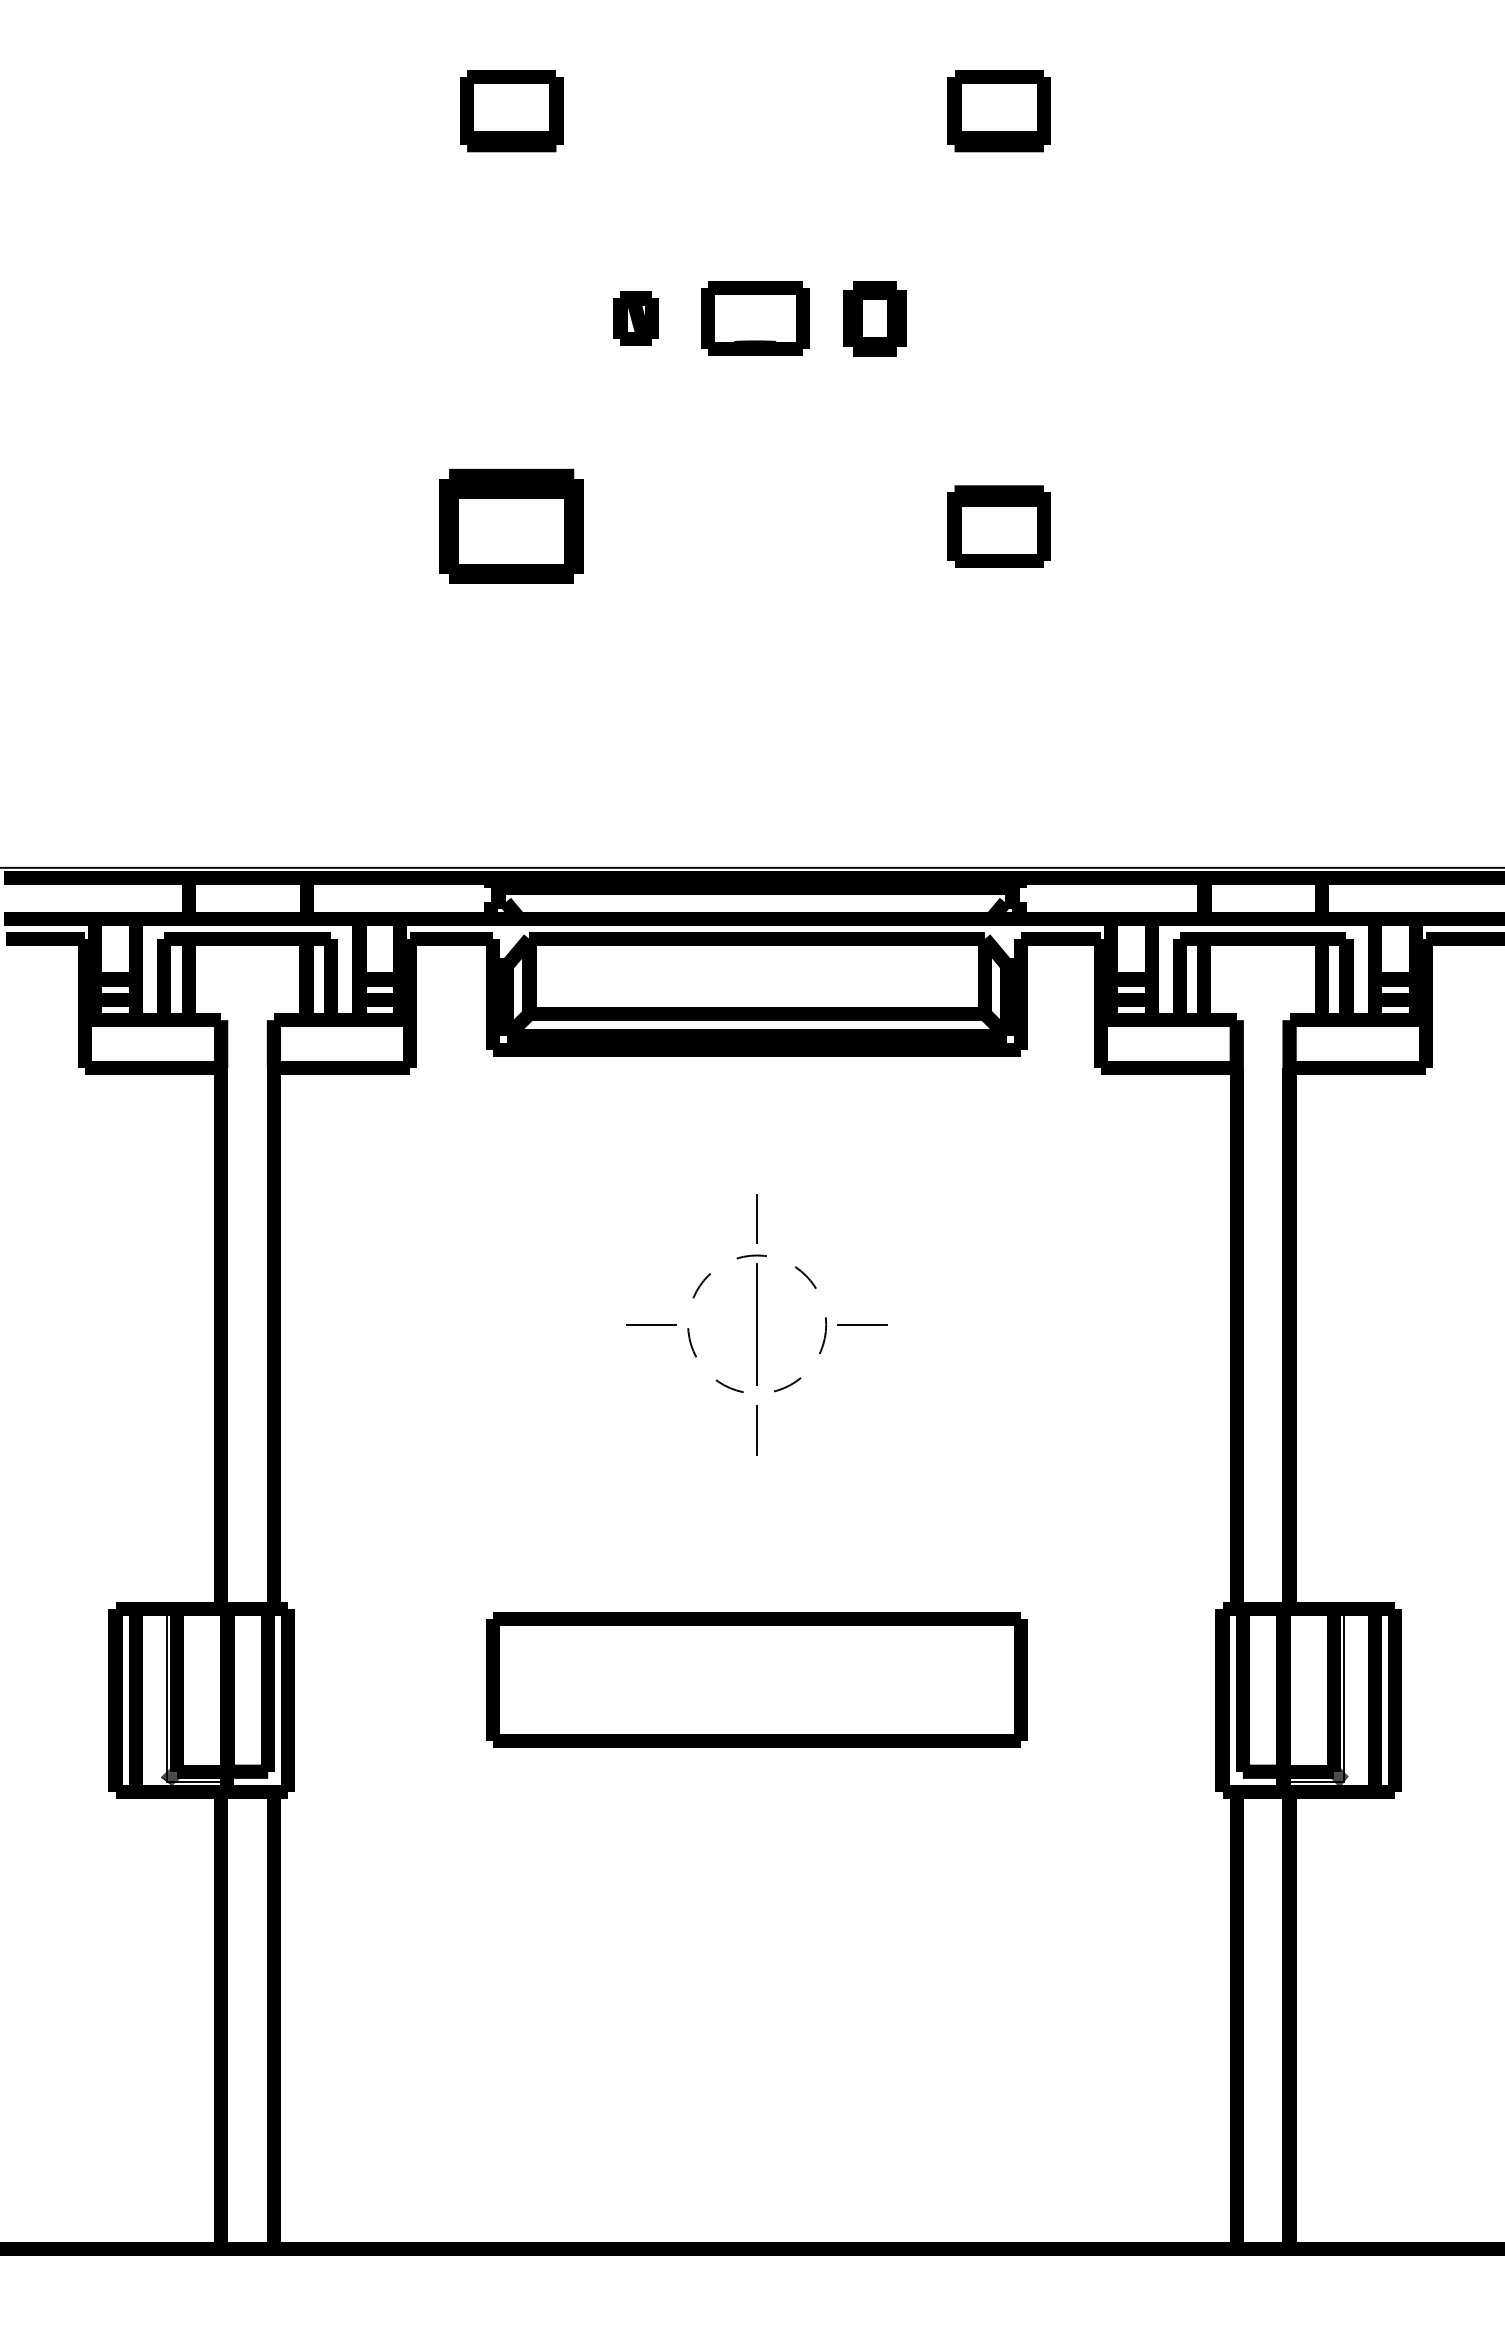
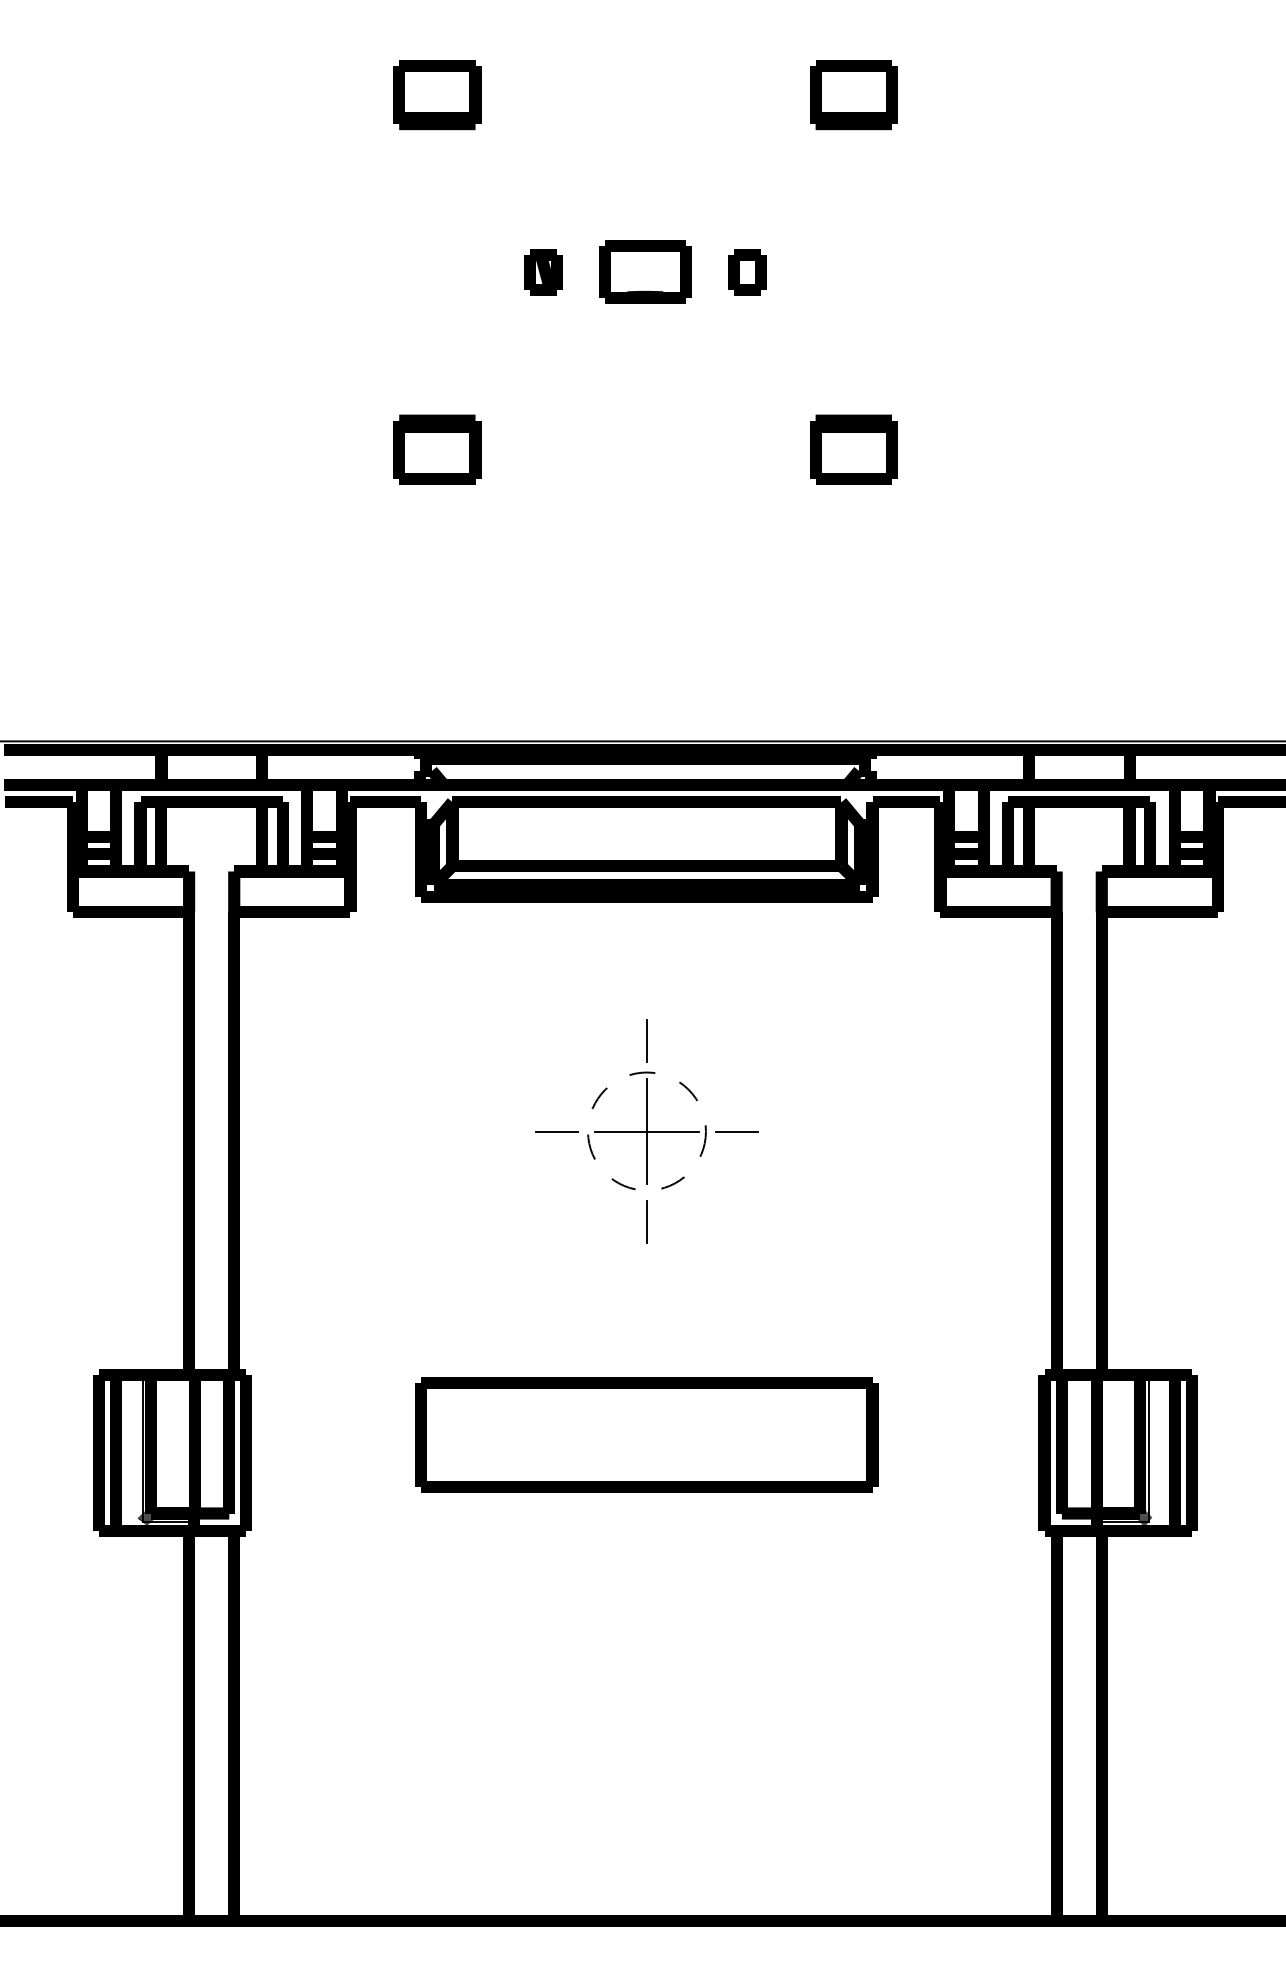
part: (874, 318) -> (747, 272), size x0.71
part: (511, 526) -> (437, 449), size x0.71
line: (757, 1324) -> (647, 1131), added

